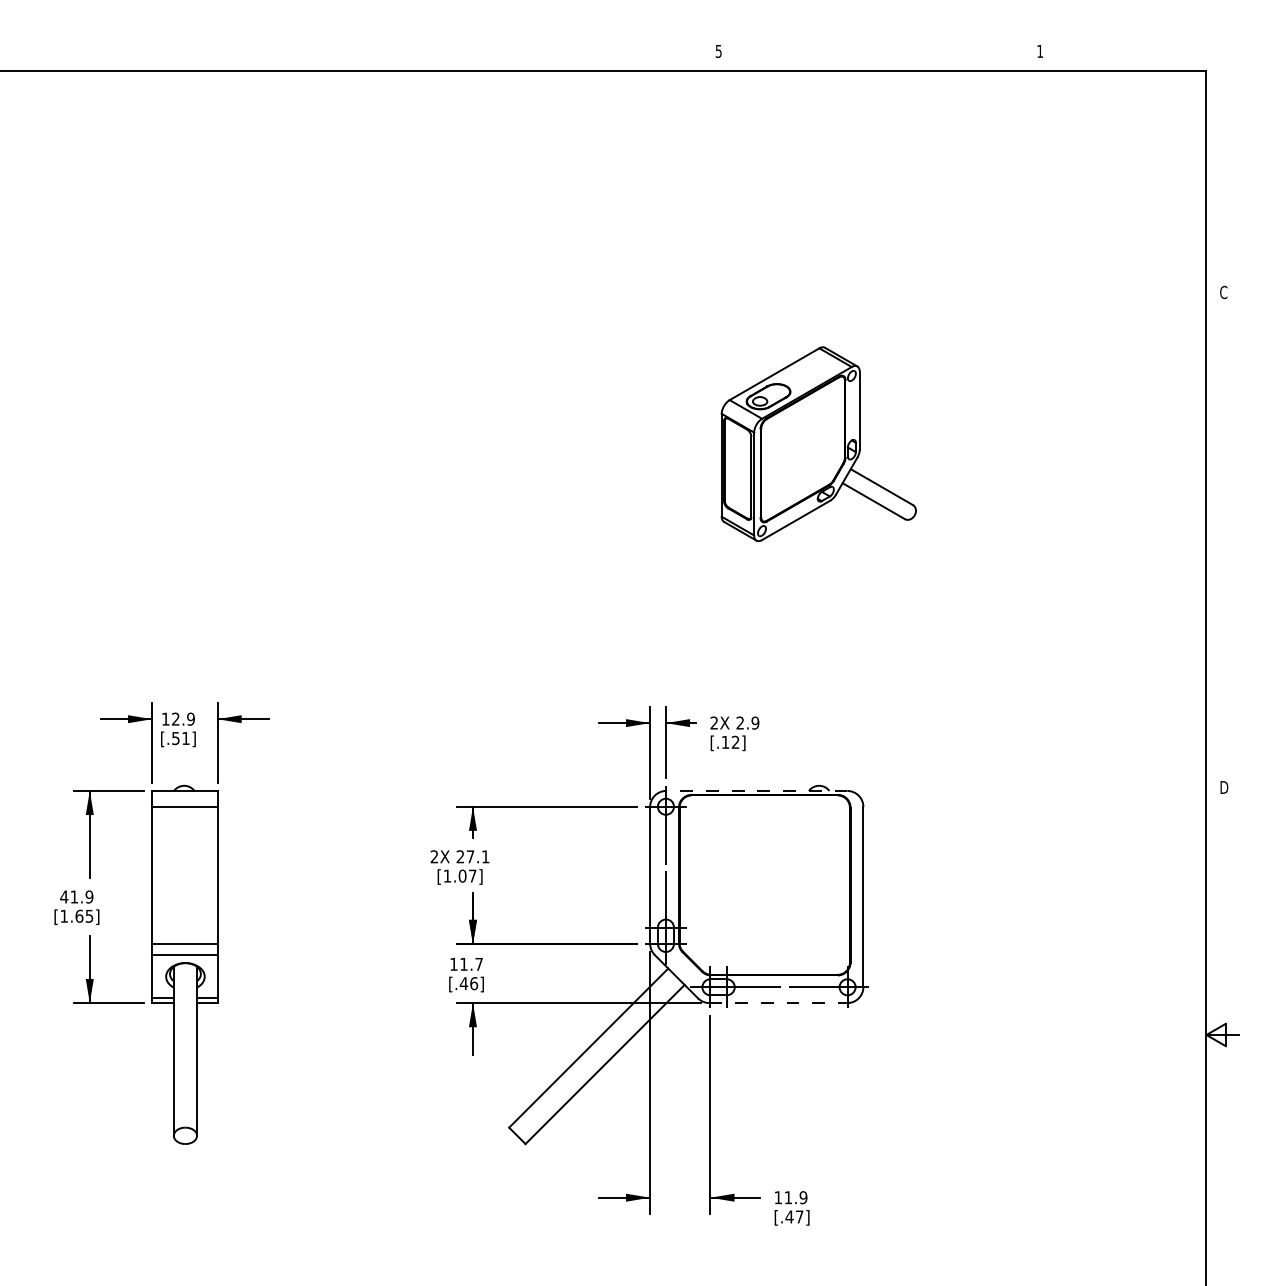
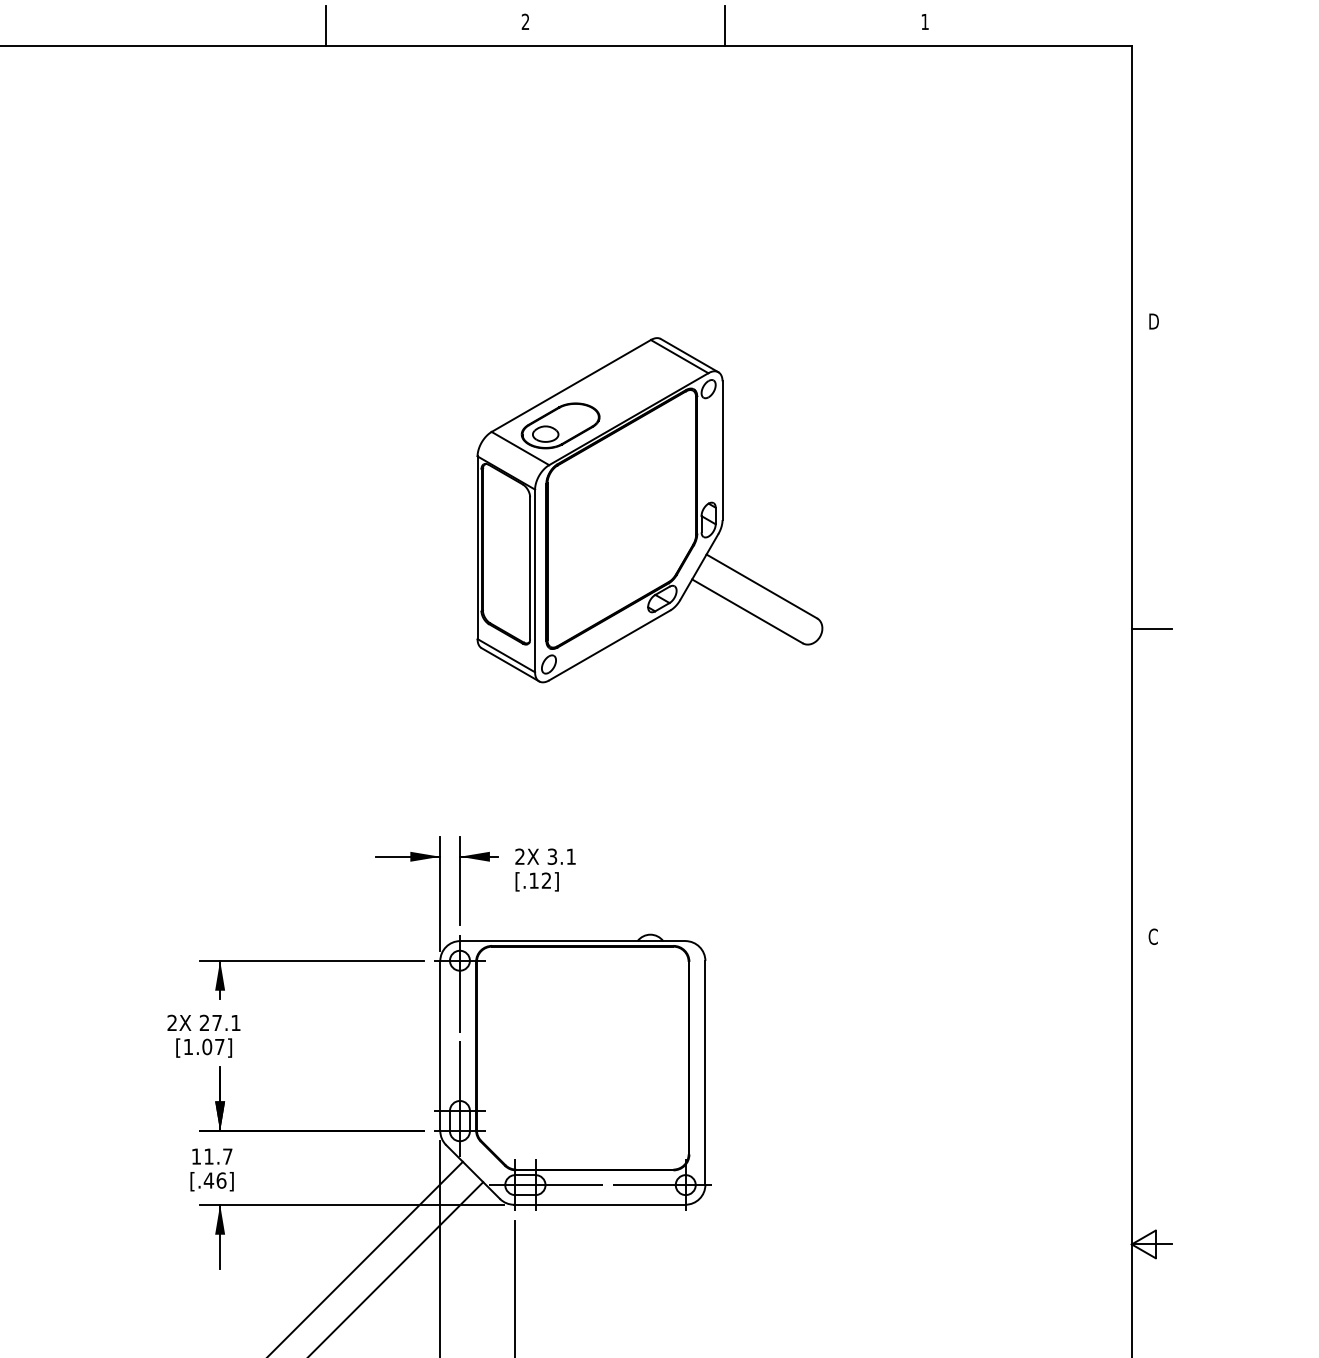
text: (718, 50) -> (525, 20), 5 -> 2
line: (558, 54) -> (326, 25), added
line: (879, 54) -> (725, 25), added
text: (1224, 292) -> (1154, 321), C -> D
part: (818, 443) -> (649, 509), size x1.43
line: (1222, 540) -> (1151, 629), added
text: (747, 722) -> (561, 856), 2.9 -> 3.1
text: (1224, 787) -> (1154, 936), D -> C
line: (756, 790) -> (572, 940), dashed -> solid
line: (778, 1003) -> (599, 1205), dashed -> solid

